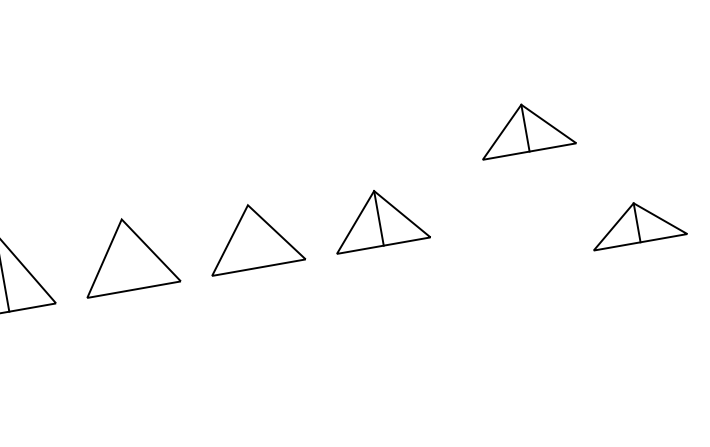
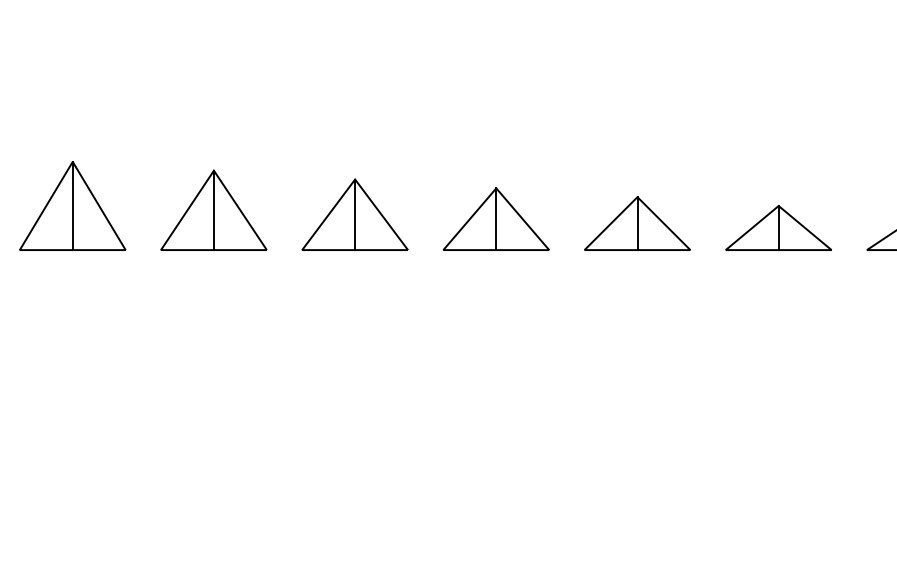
part: (525, 128) -> (637, 223), moved
part: (636, 222) -> (778, 227), moved
line: (253, 236) -> (355, 214), added
line: (127, 254) -> (213, 210), added

